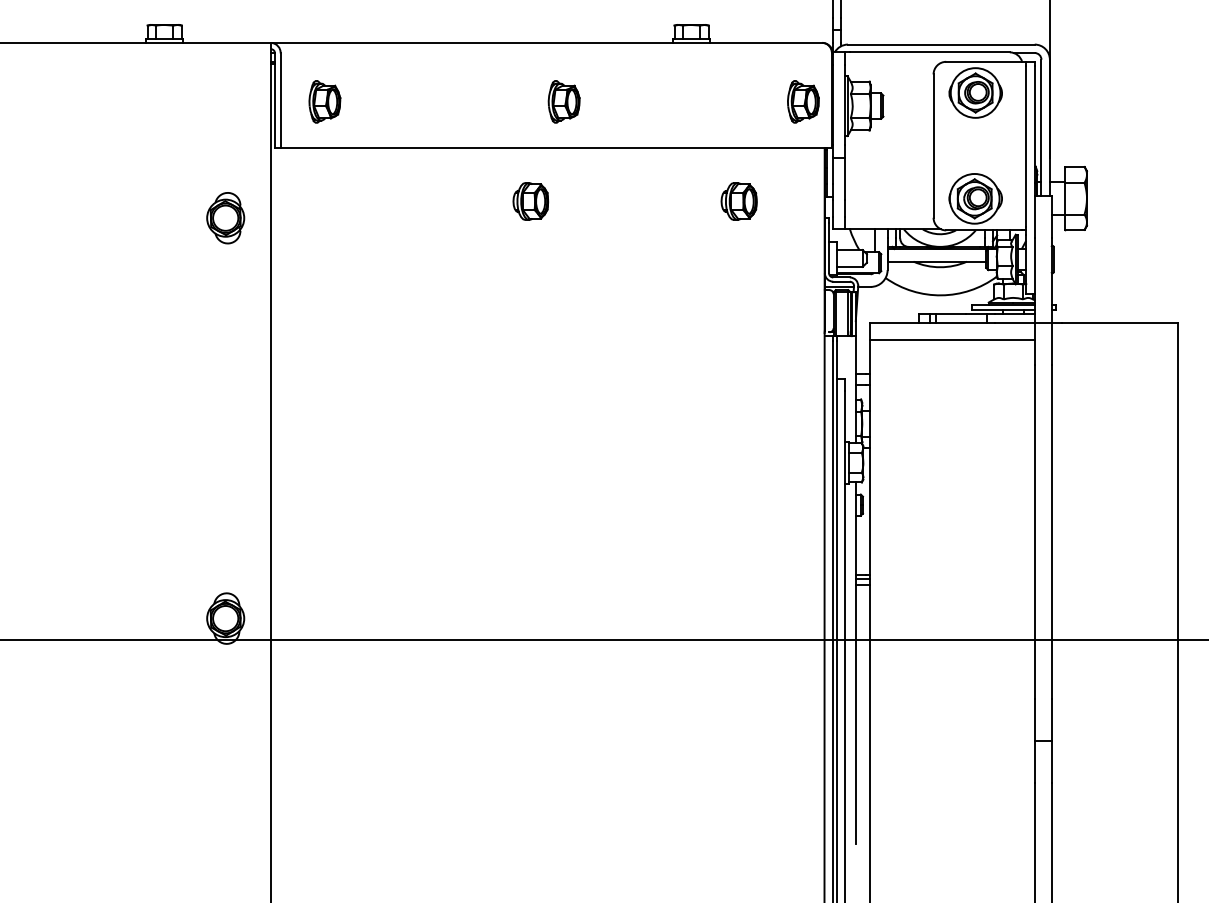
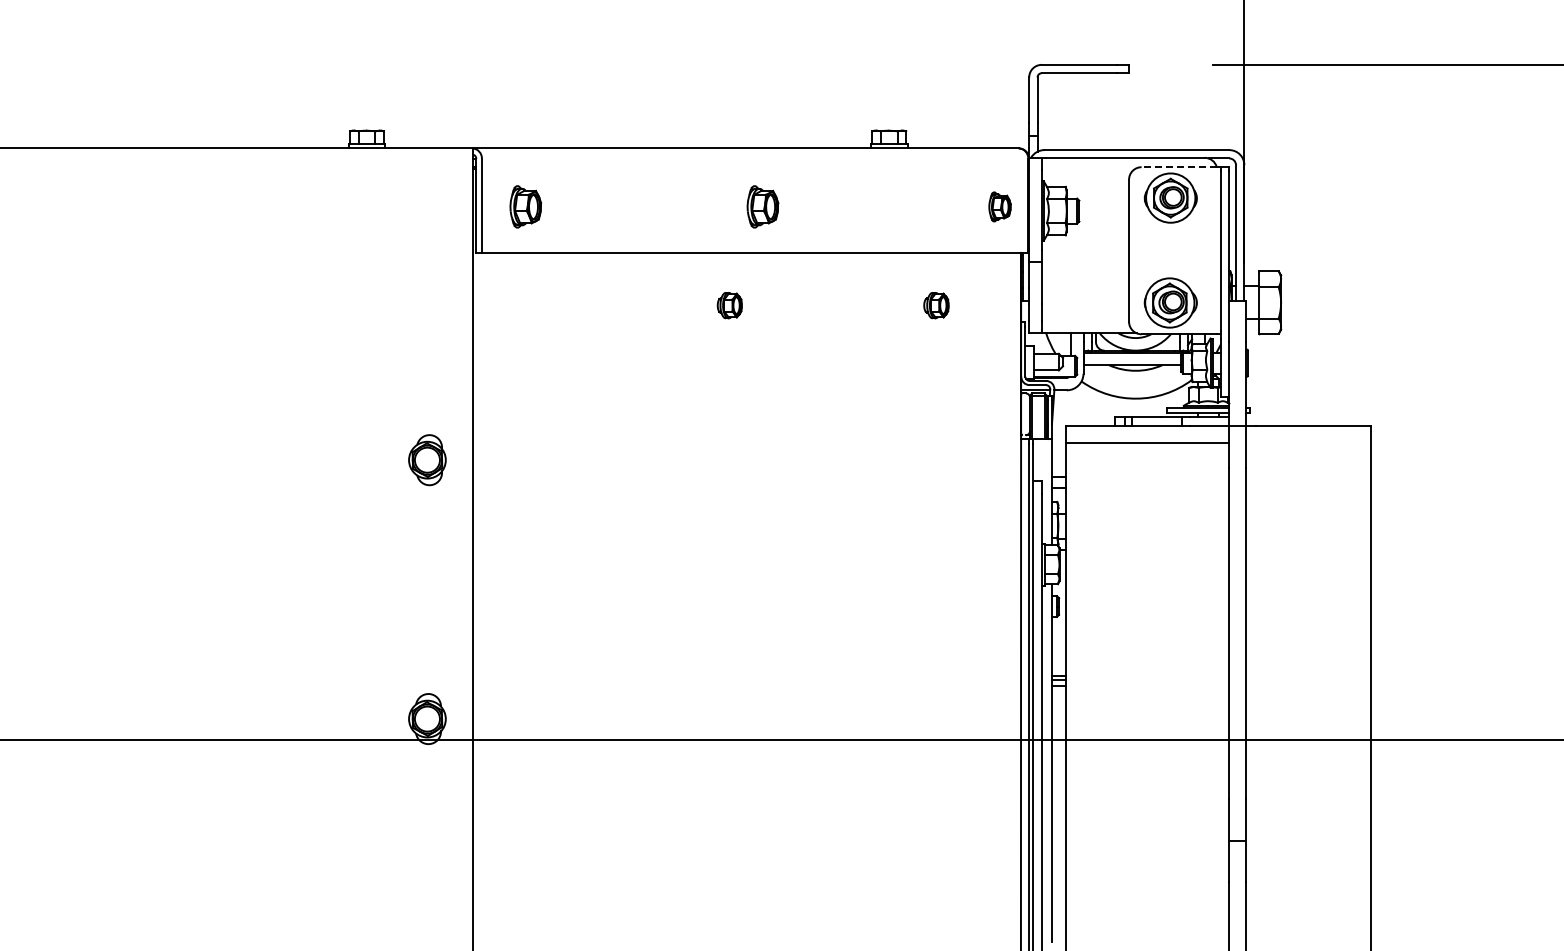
line: (984, 62) -> (1179, 167), solid -> dashed
part: (802, 101) -> (999, 206), size x0.7
part: (530, 201) -> (729, 305), size x0.7
part: (739, 201) -> (936, 305), size x0.7
part: (225, 218) -> (427, 460), moved

